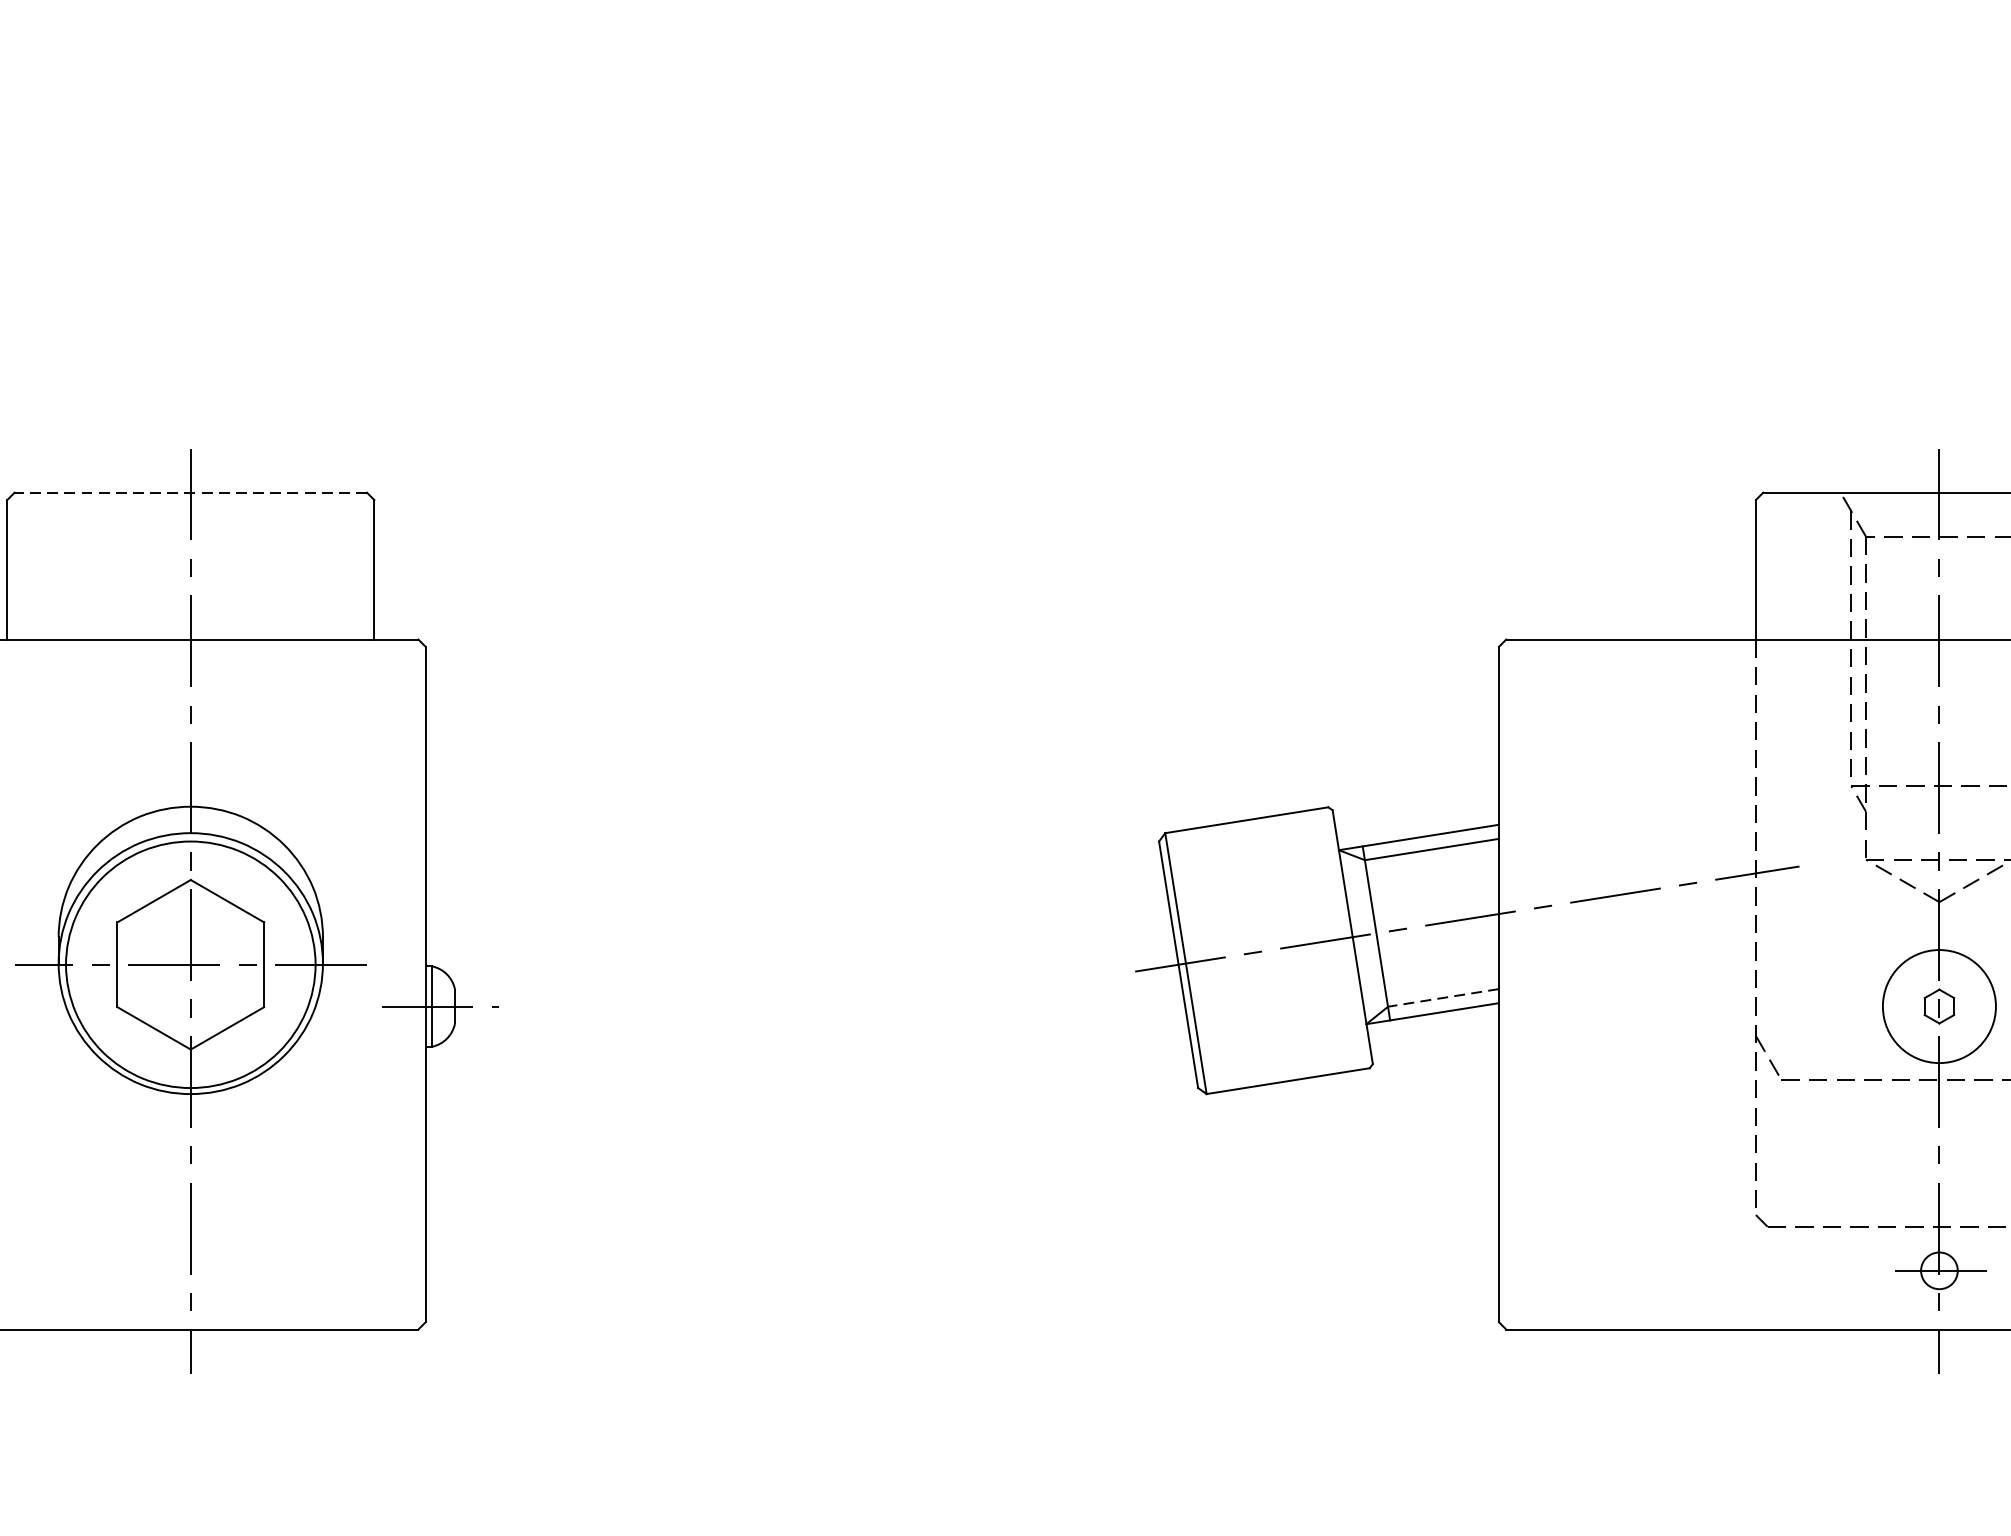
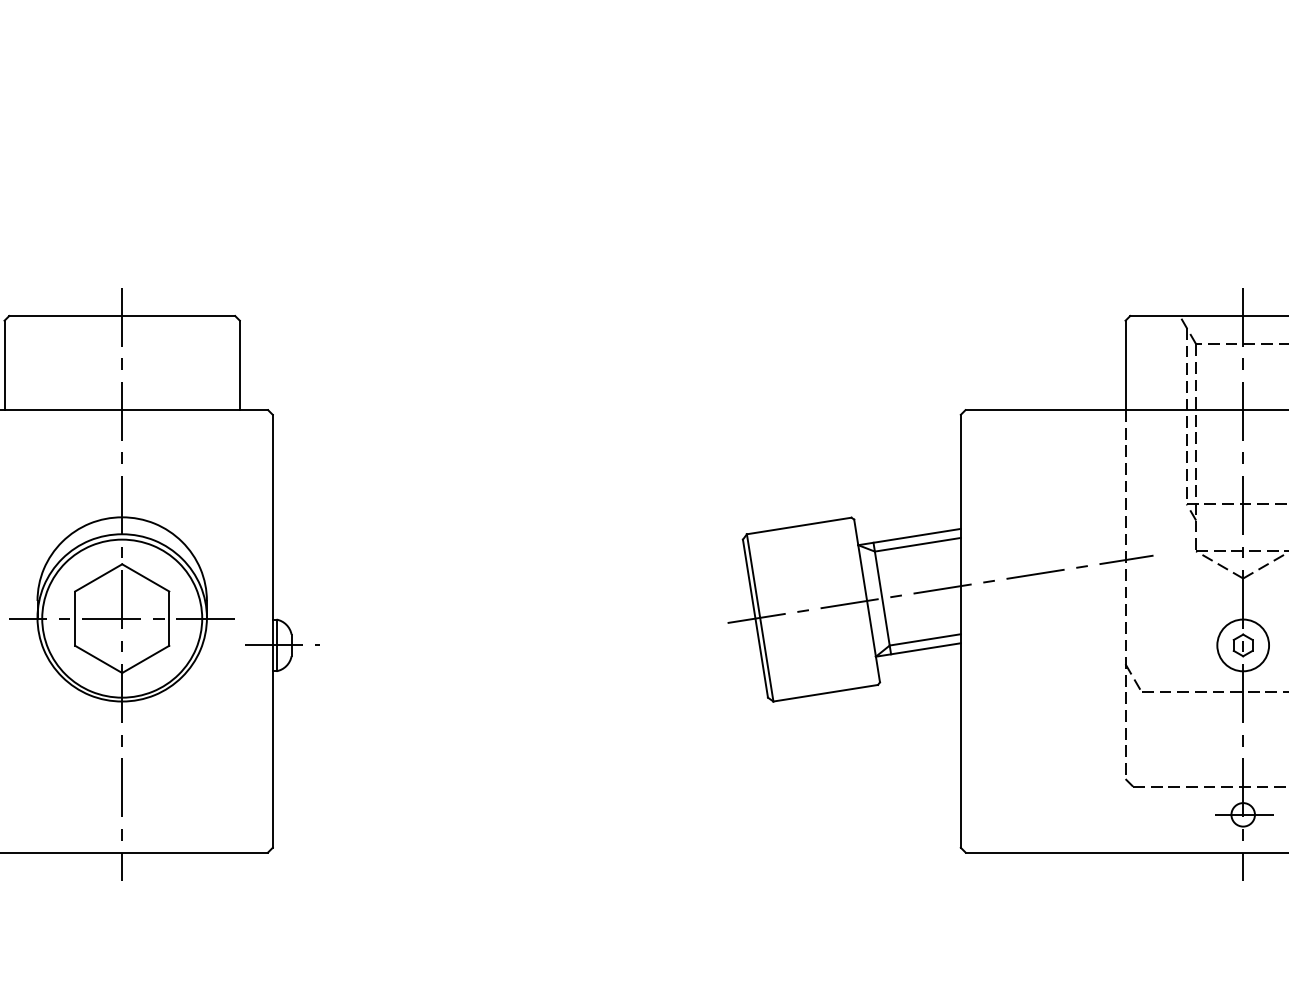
line: (191, 493) -> (122, 316), dashed -> solid
line: (1443, 997) -> (925, 639), dashed -> solid
circle: (1939, 1006) -> (1243, 645), size x0.71

